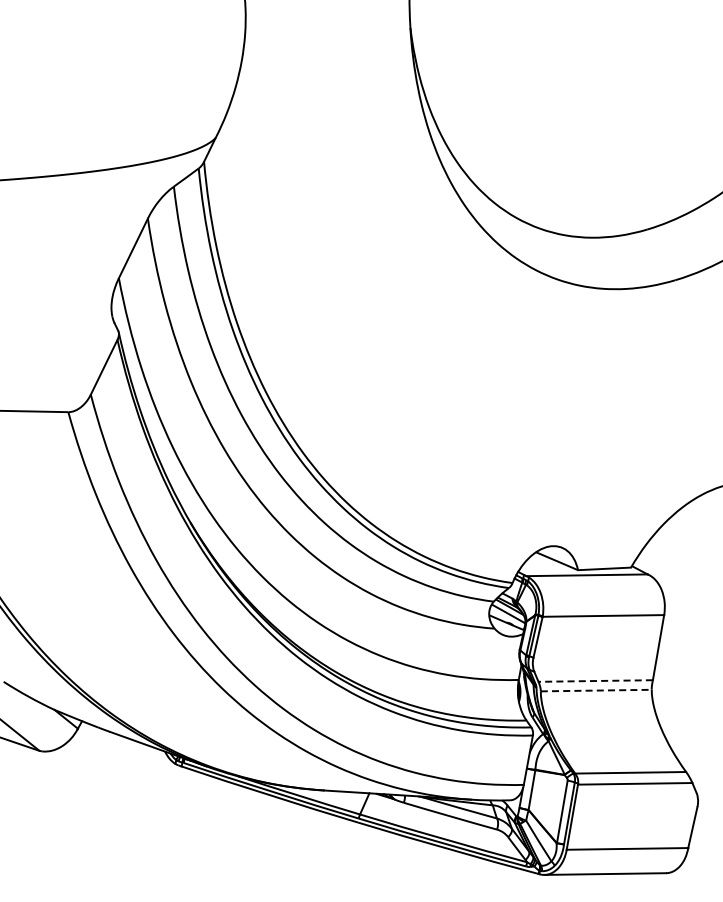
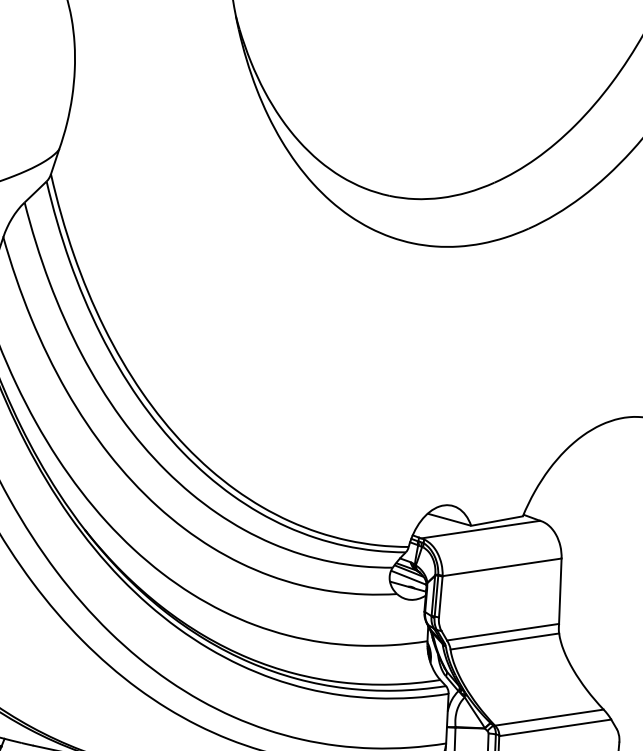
line: (595, 681) -> (502, 632), dashed -> solid
line: (596, 690) -> (505, 641), dashed -> solid

